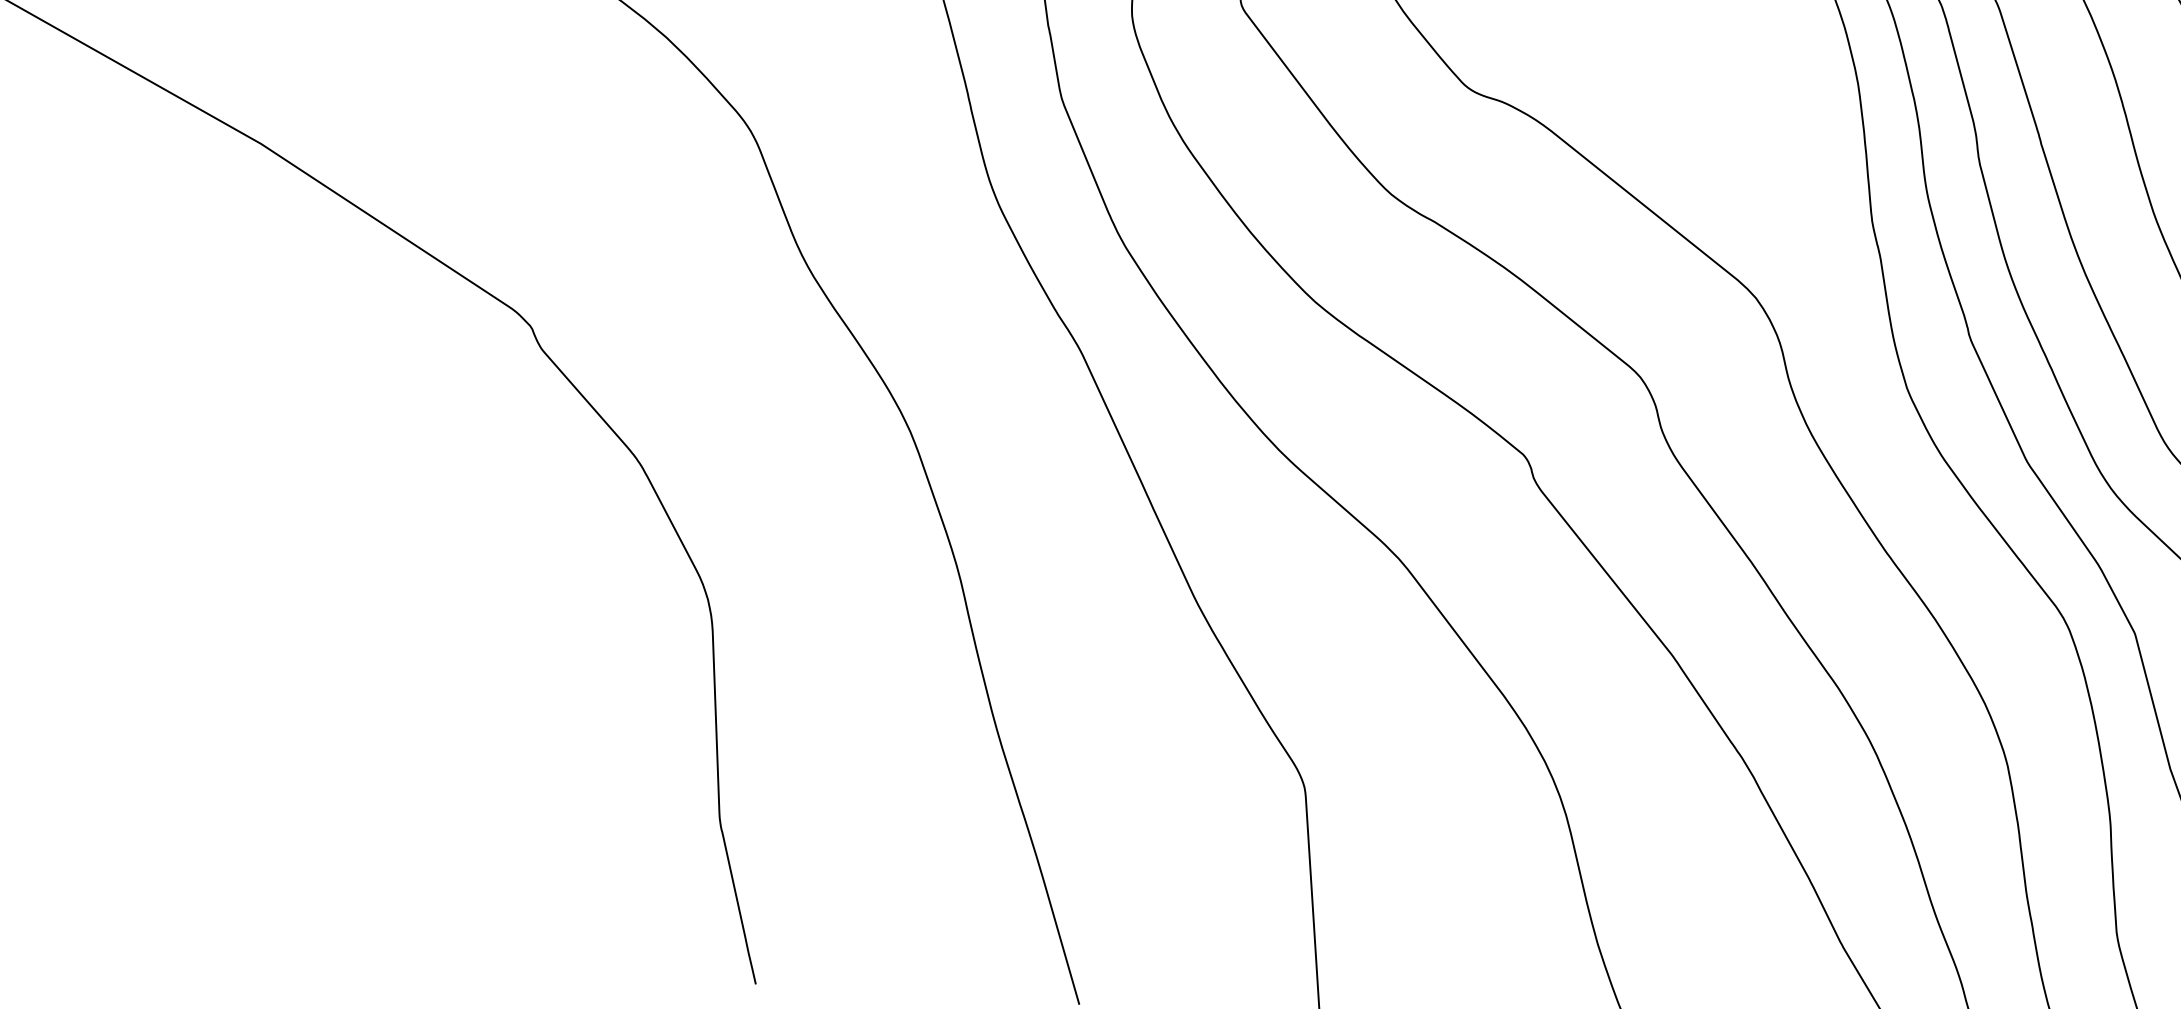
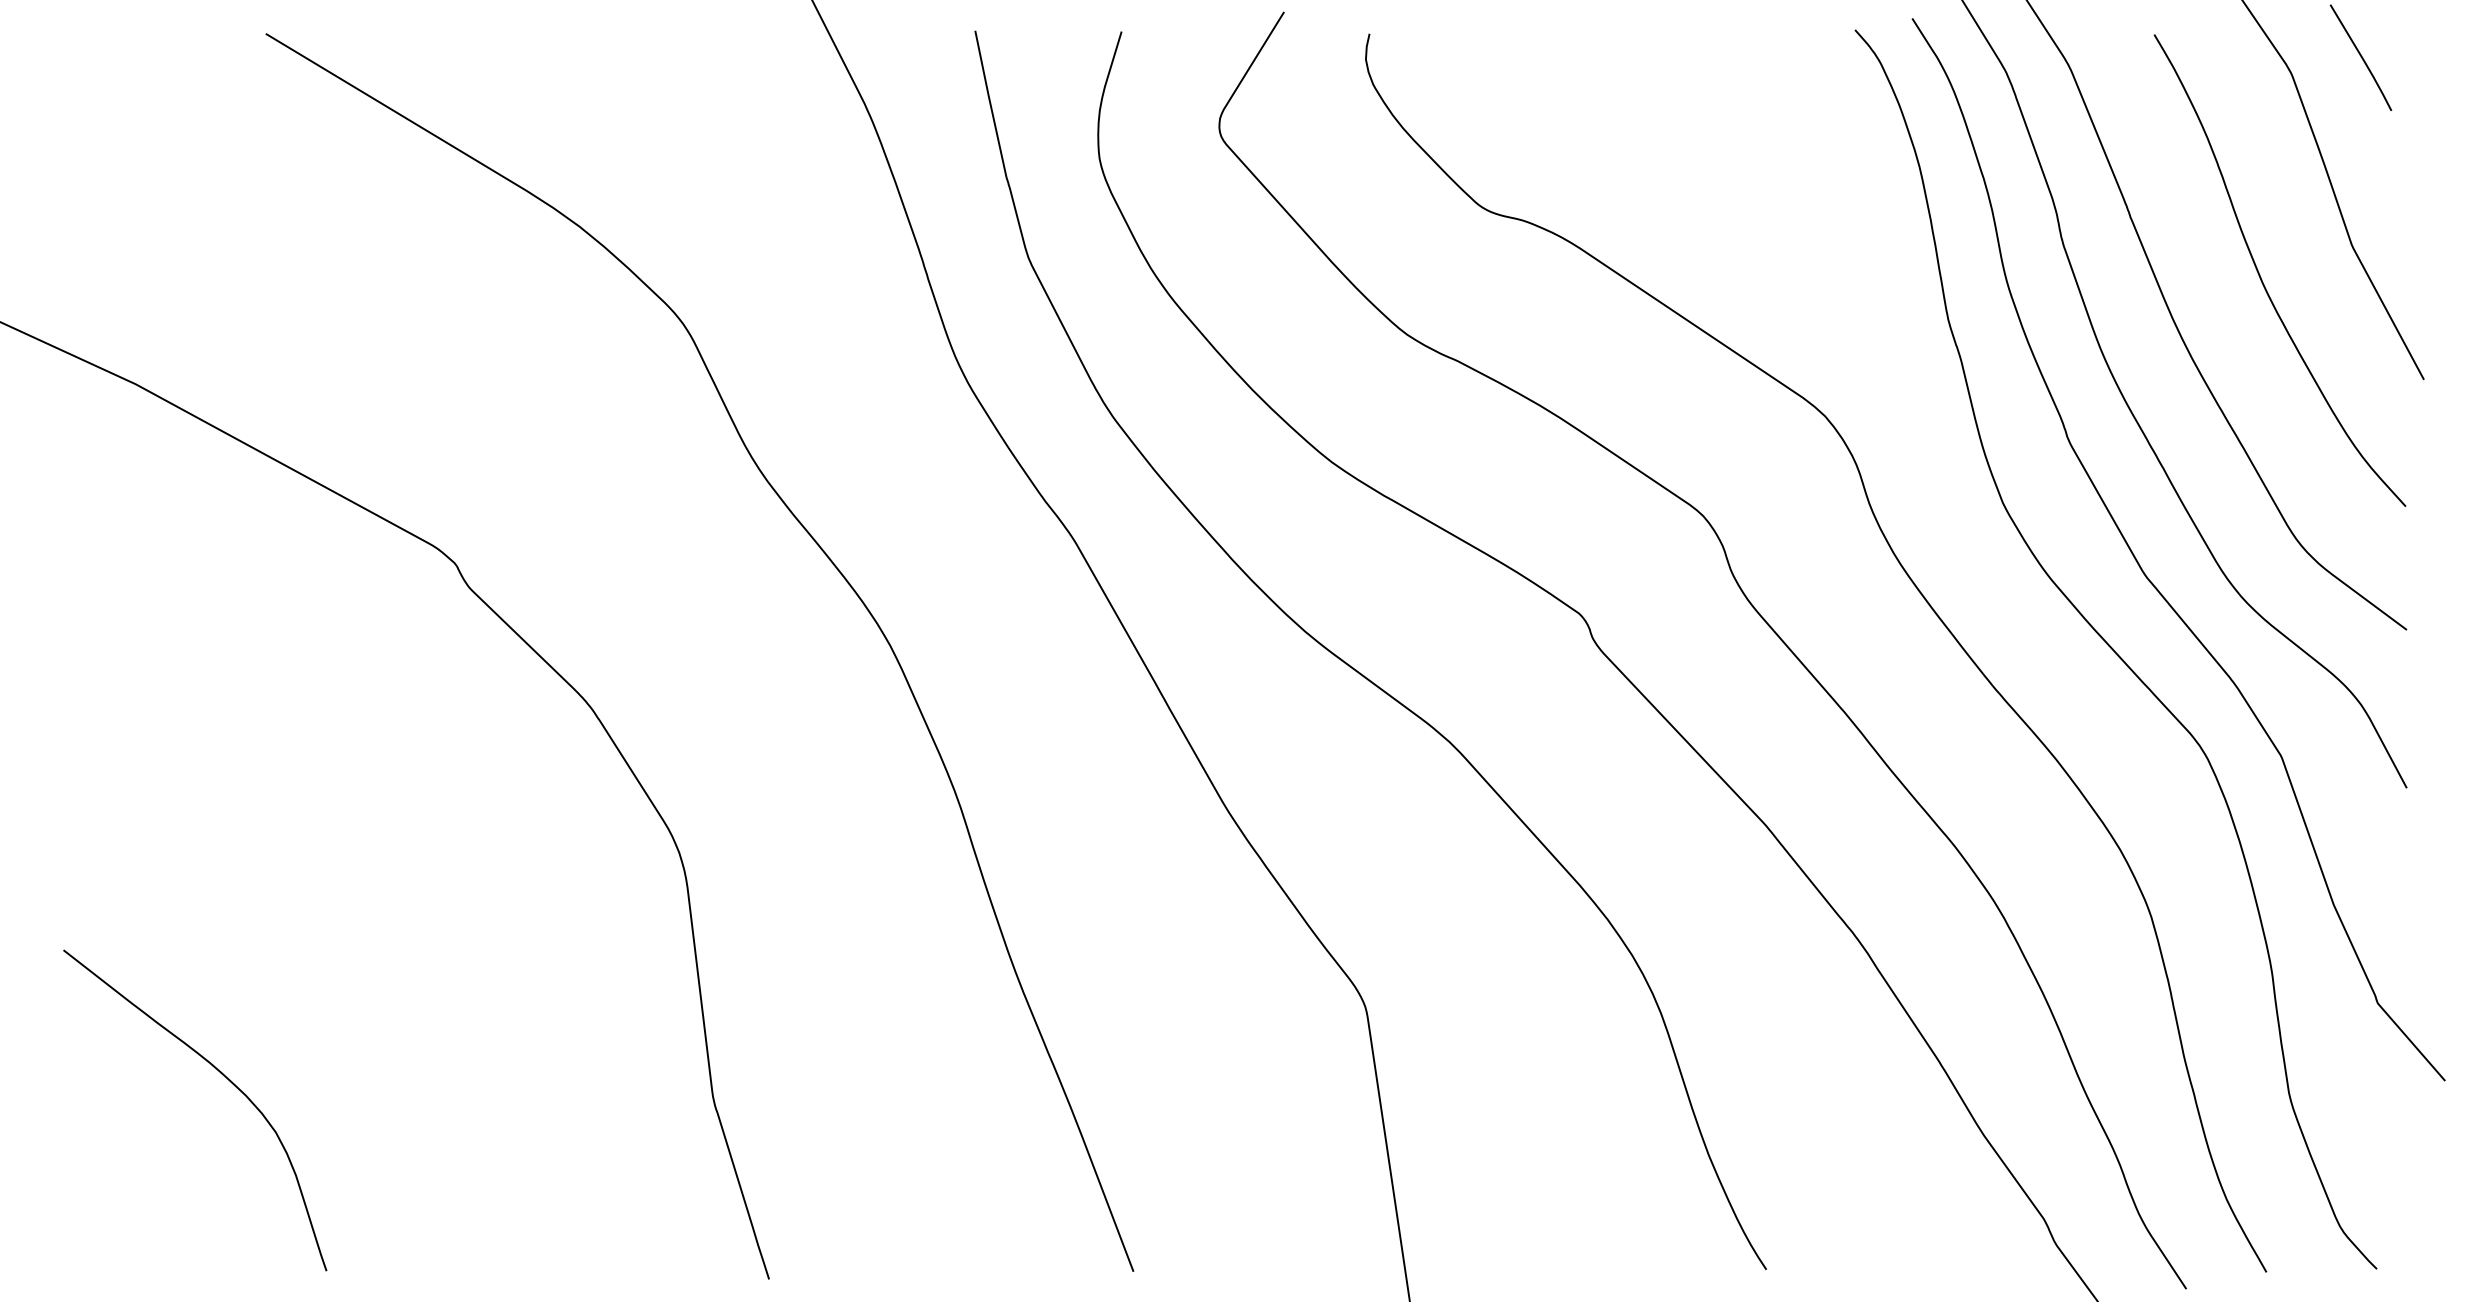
curve: (287, 763) -> (223, 1076), added

